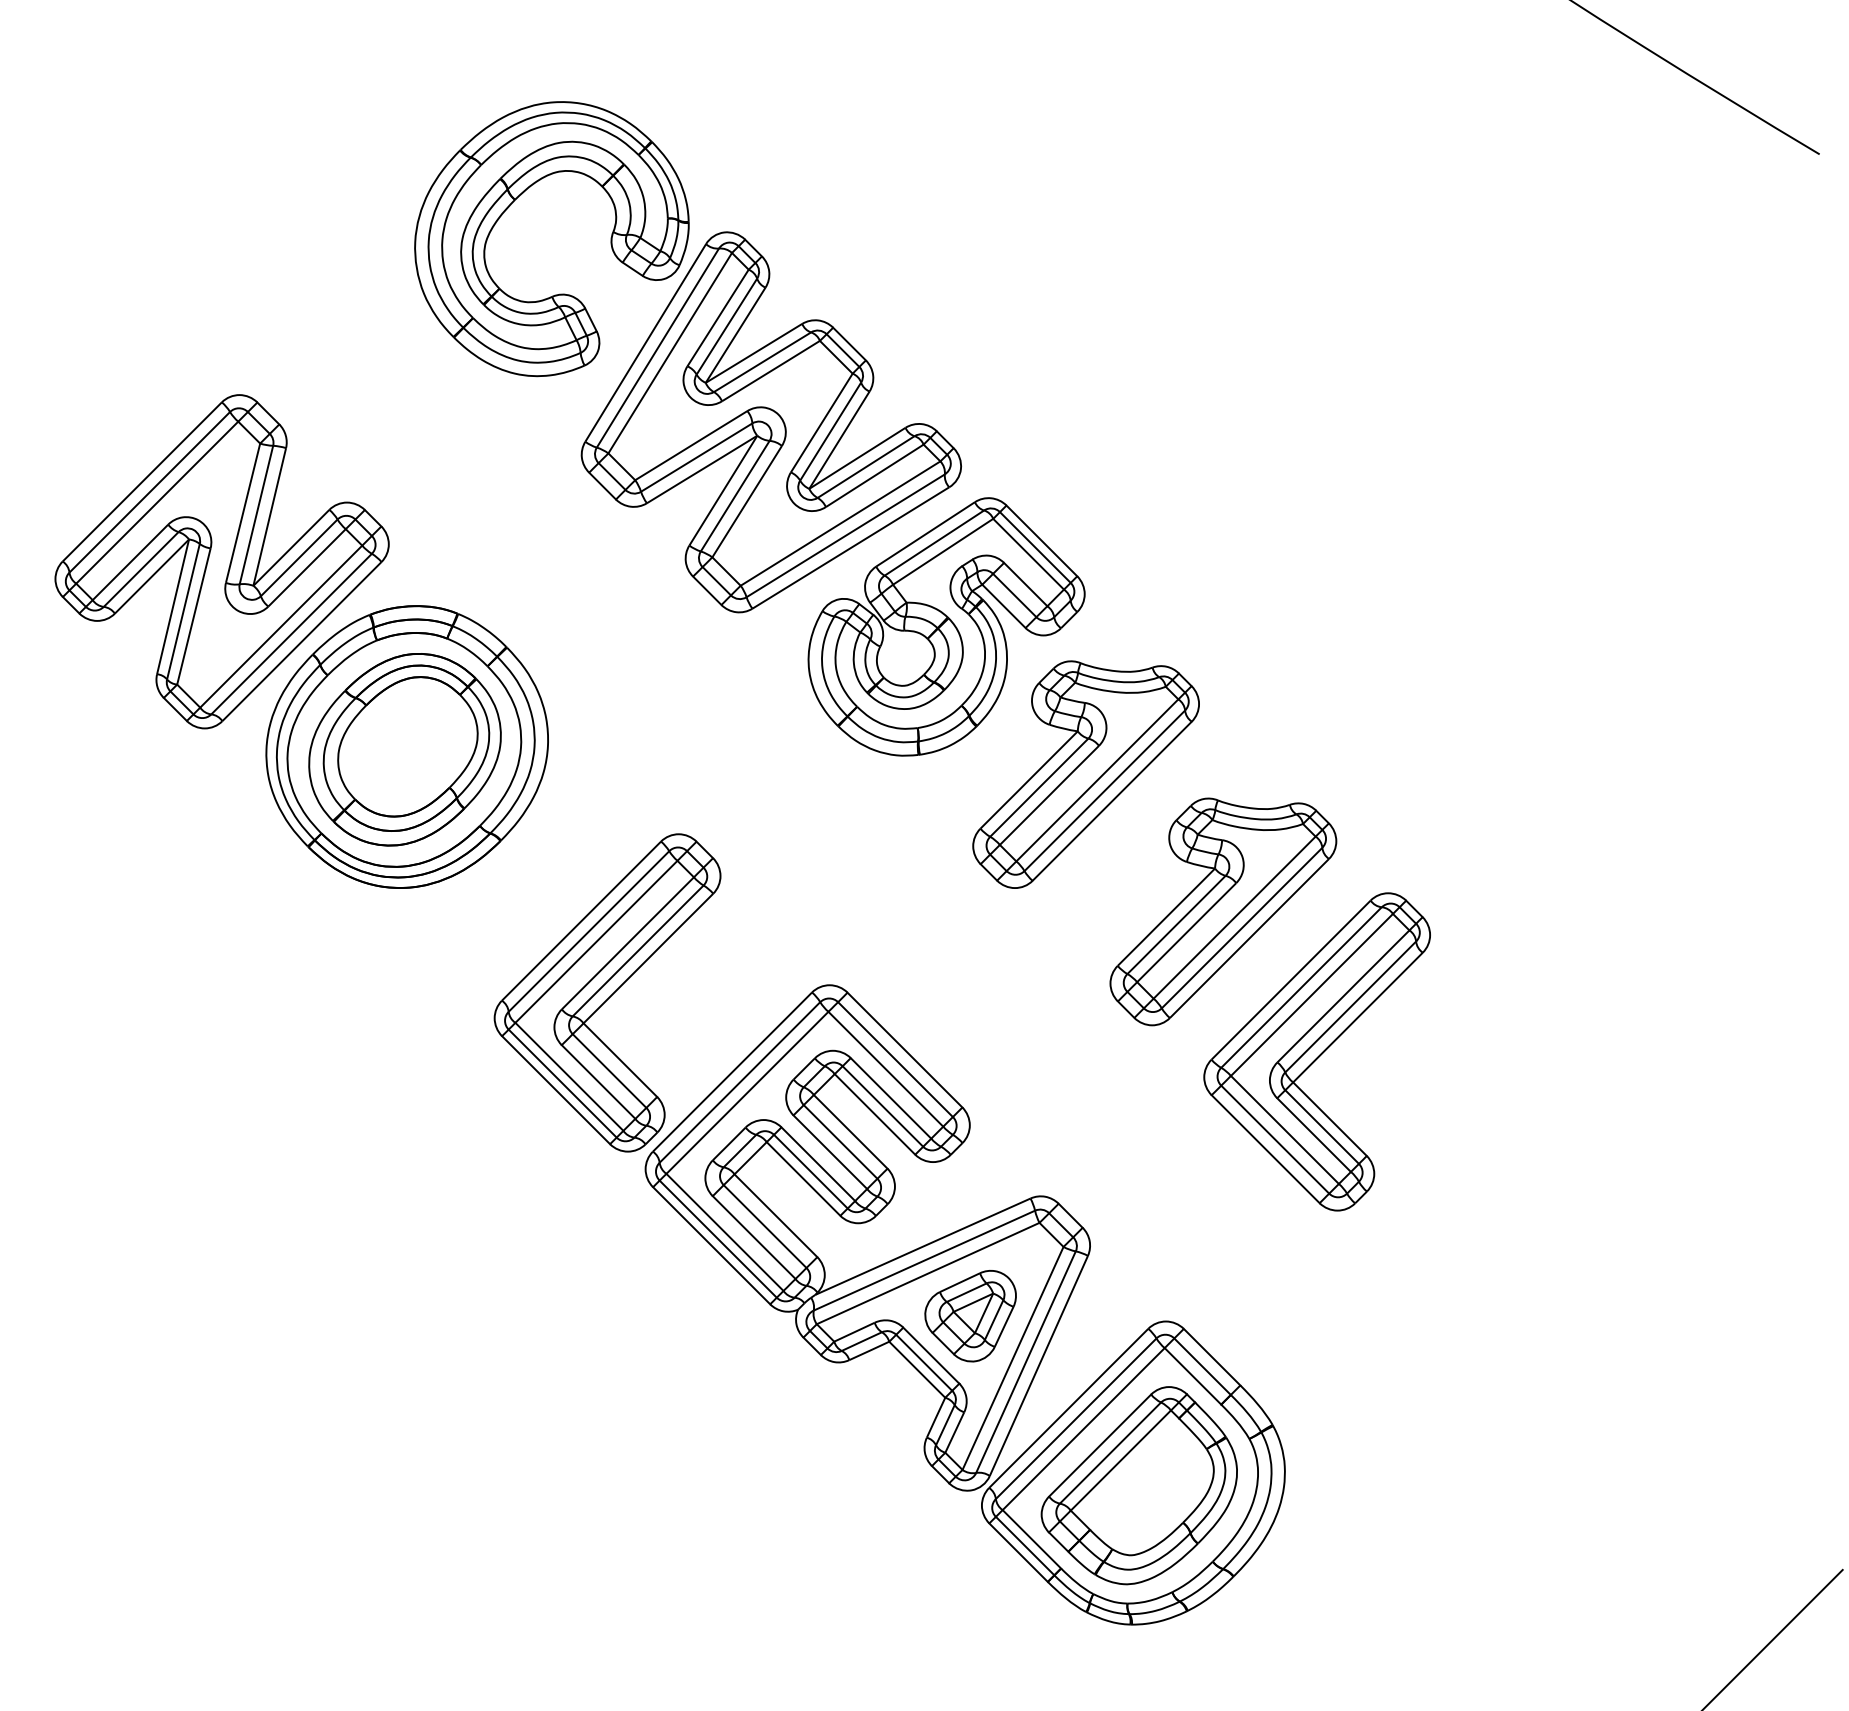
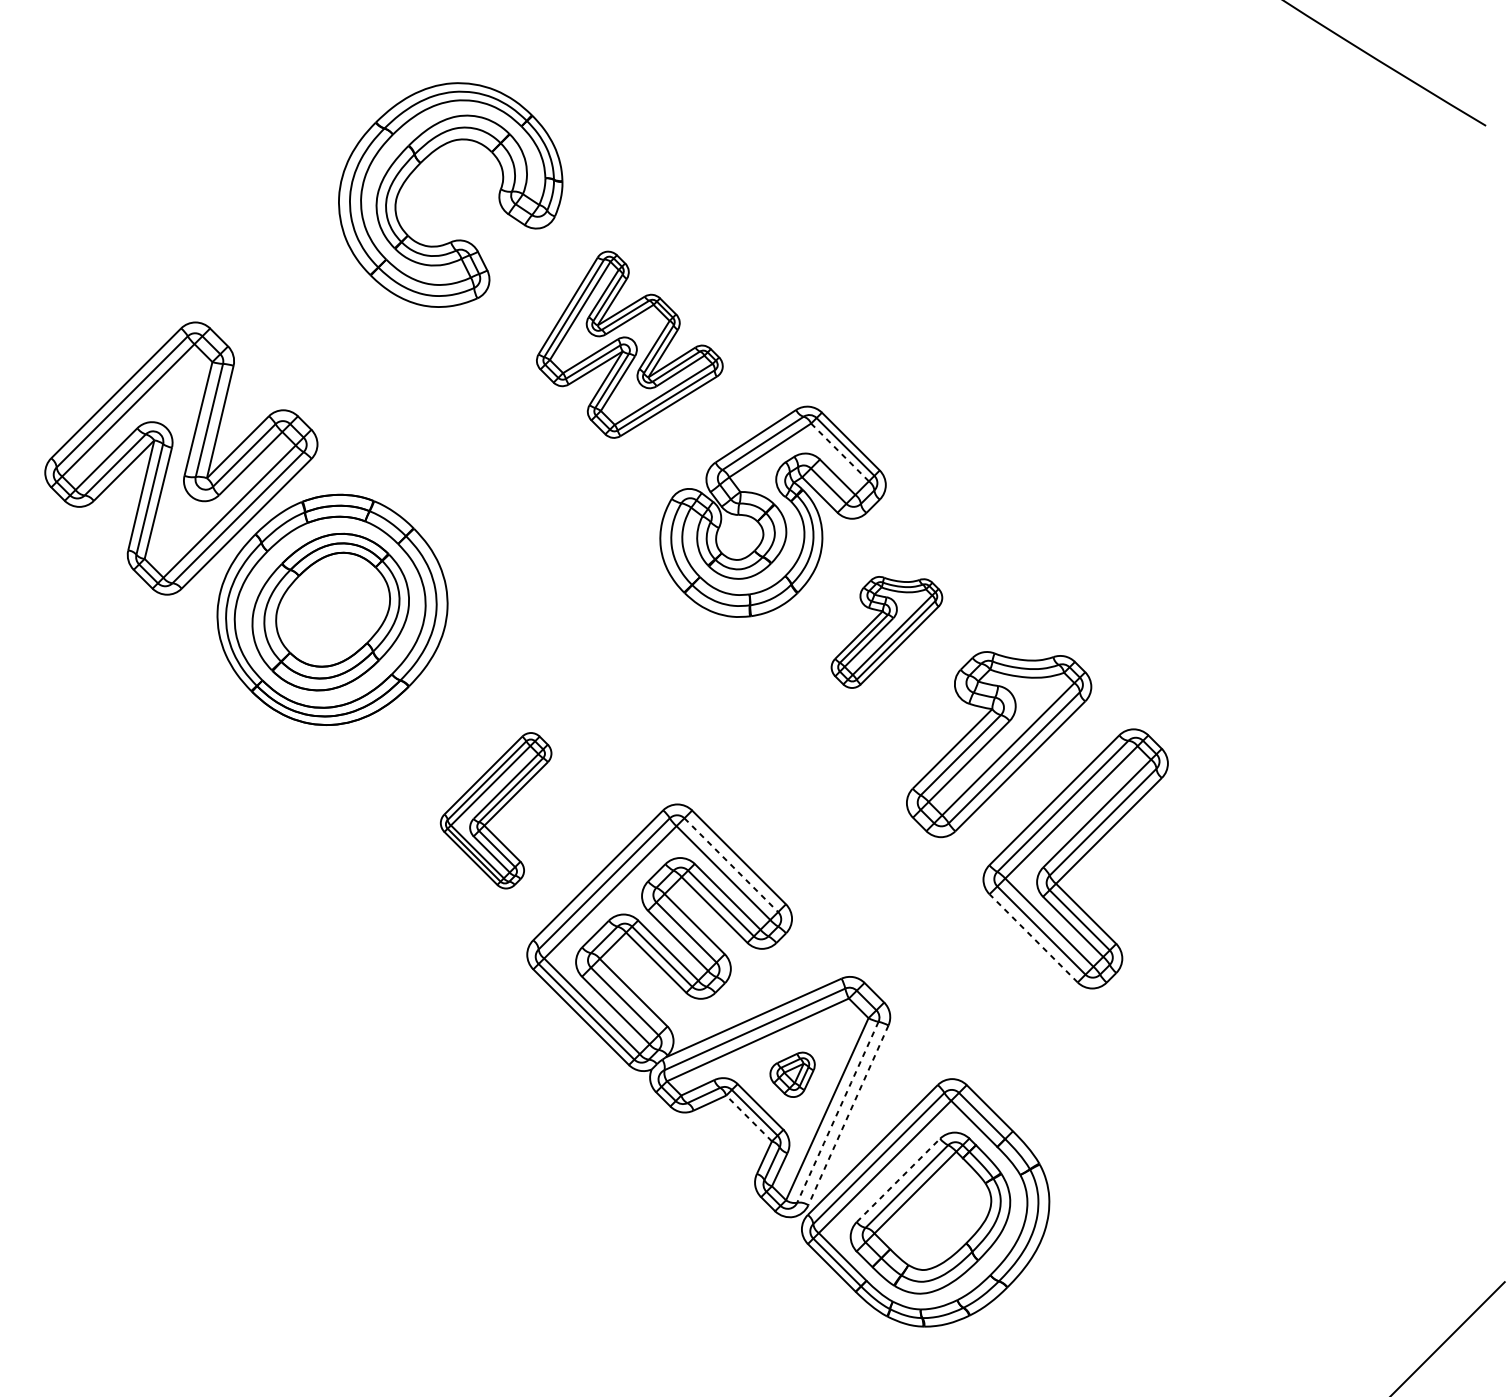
part: (770, 422) -> (629, 344), size x0.6
line: (1028, 553) -> (839, 451), solid -> dashed
part: (1085, 774) -> (886, 632), size x0.6
part: (607, 992) -> (496, 810), size x0.6
line: (895, 1059) -> (731, 865), solid -> dashed
line: (1265, 1148) -> (1033, 937), solid -> dashed
part: (970, 1316) -> (792, 1074), size x0.6
line: (1025, 1362) -> (837, 1112), solid -> dashed
line: (1038, 1366) -> (848, 1115), solid -> dashed
line: (917, 1369) -> (749, 1118), solid -> dashed
line: (1100, 1445) -> (898, 1180), solid -> dashed

